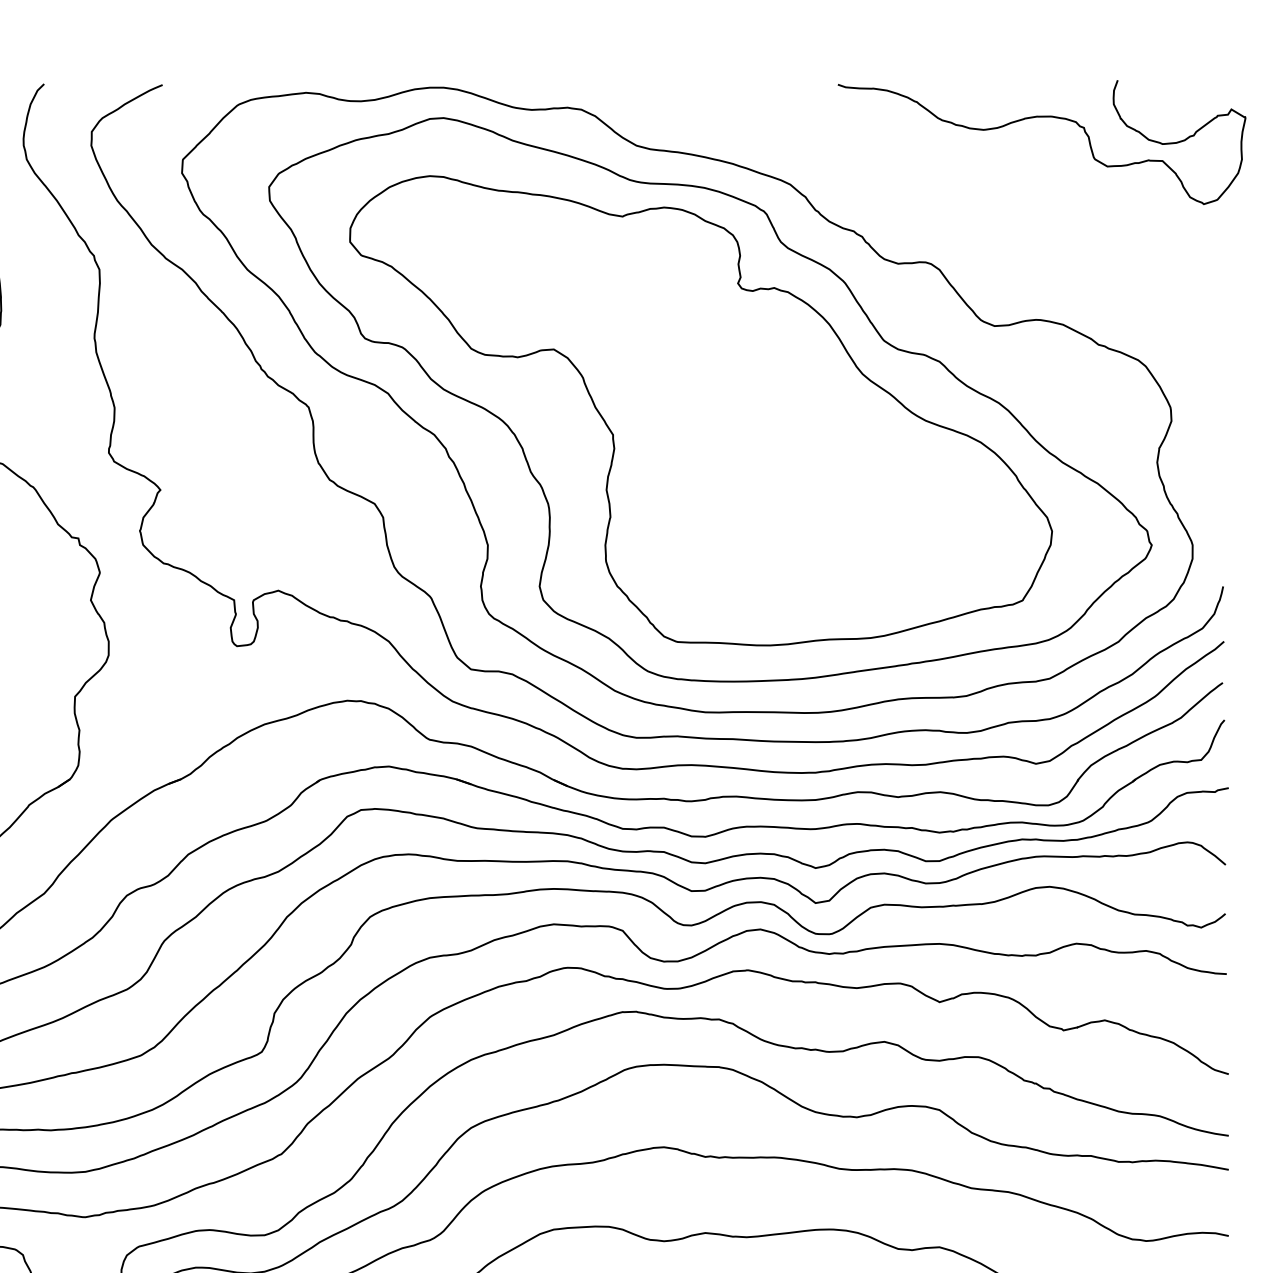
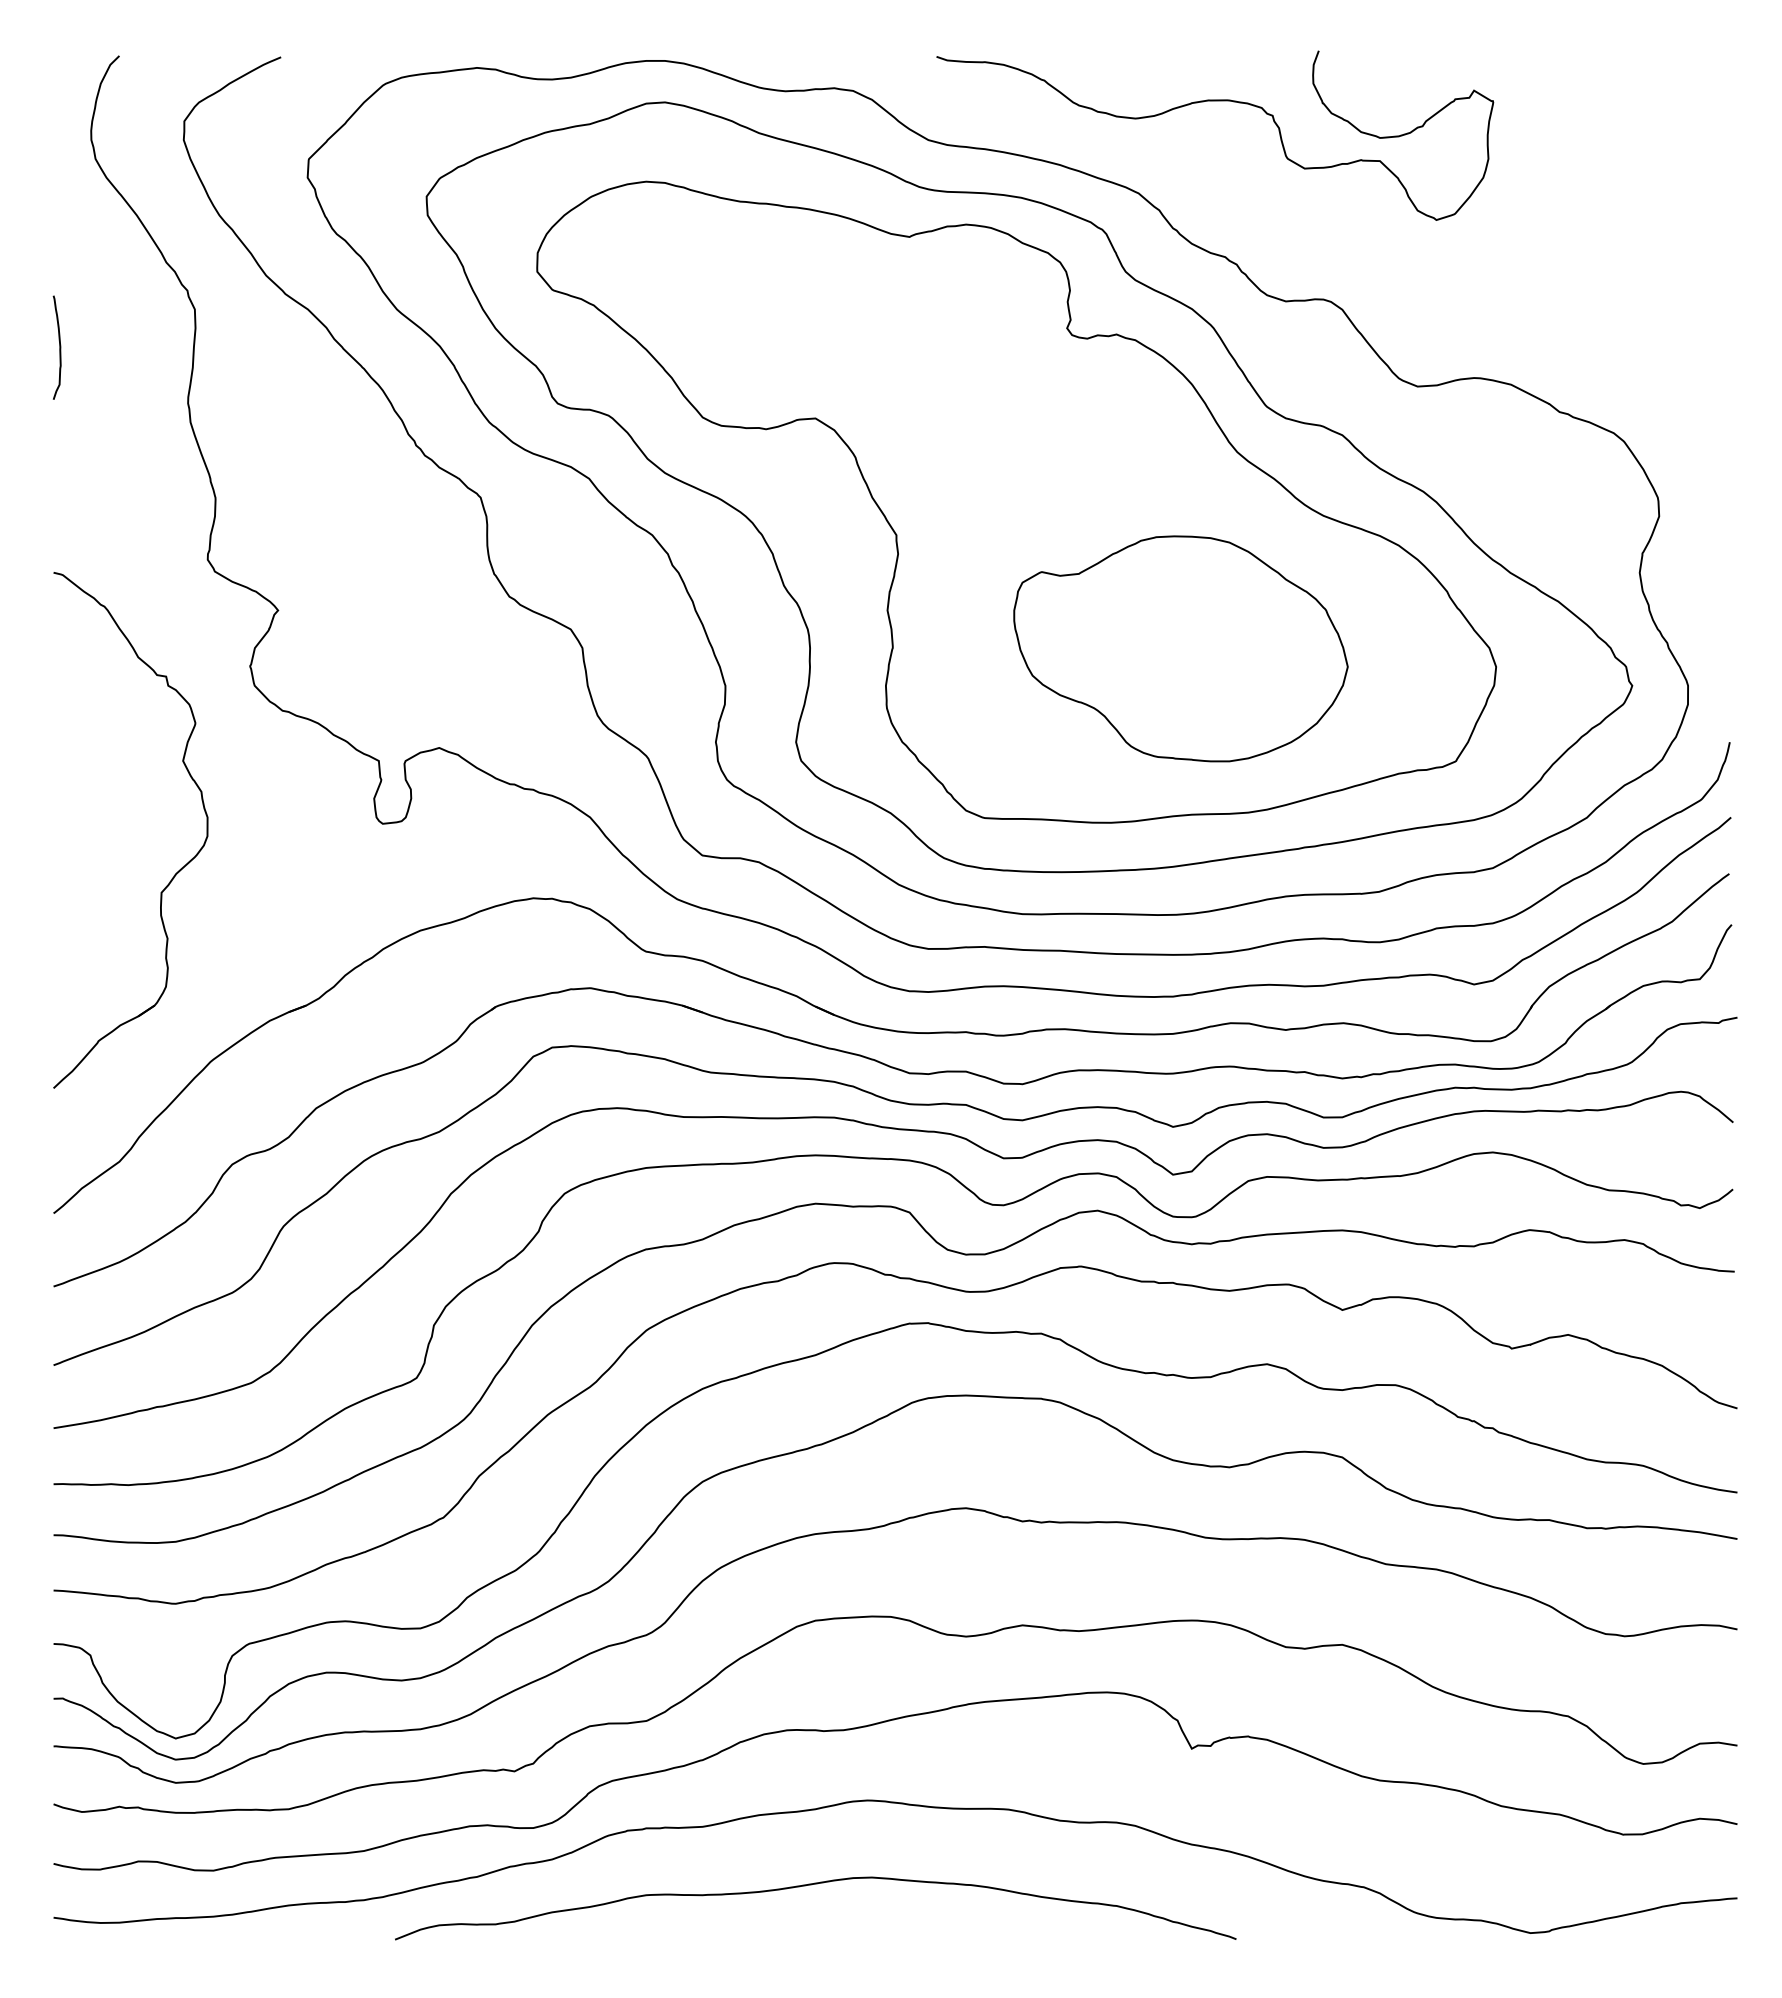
curve: (1042, 117) -> (1215, 101), moved
part: (821, 517) -> (1180, 648), added

